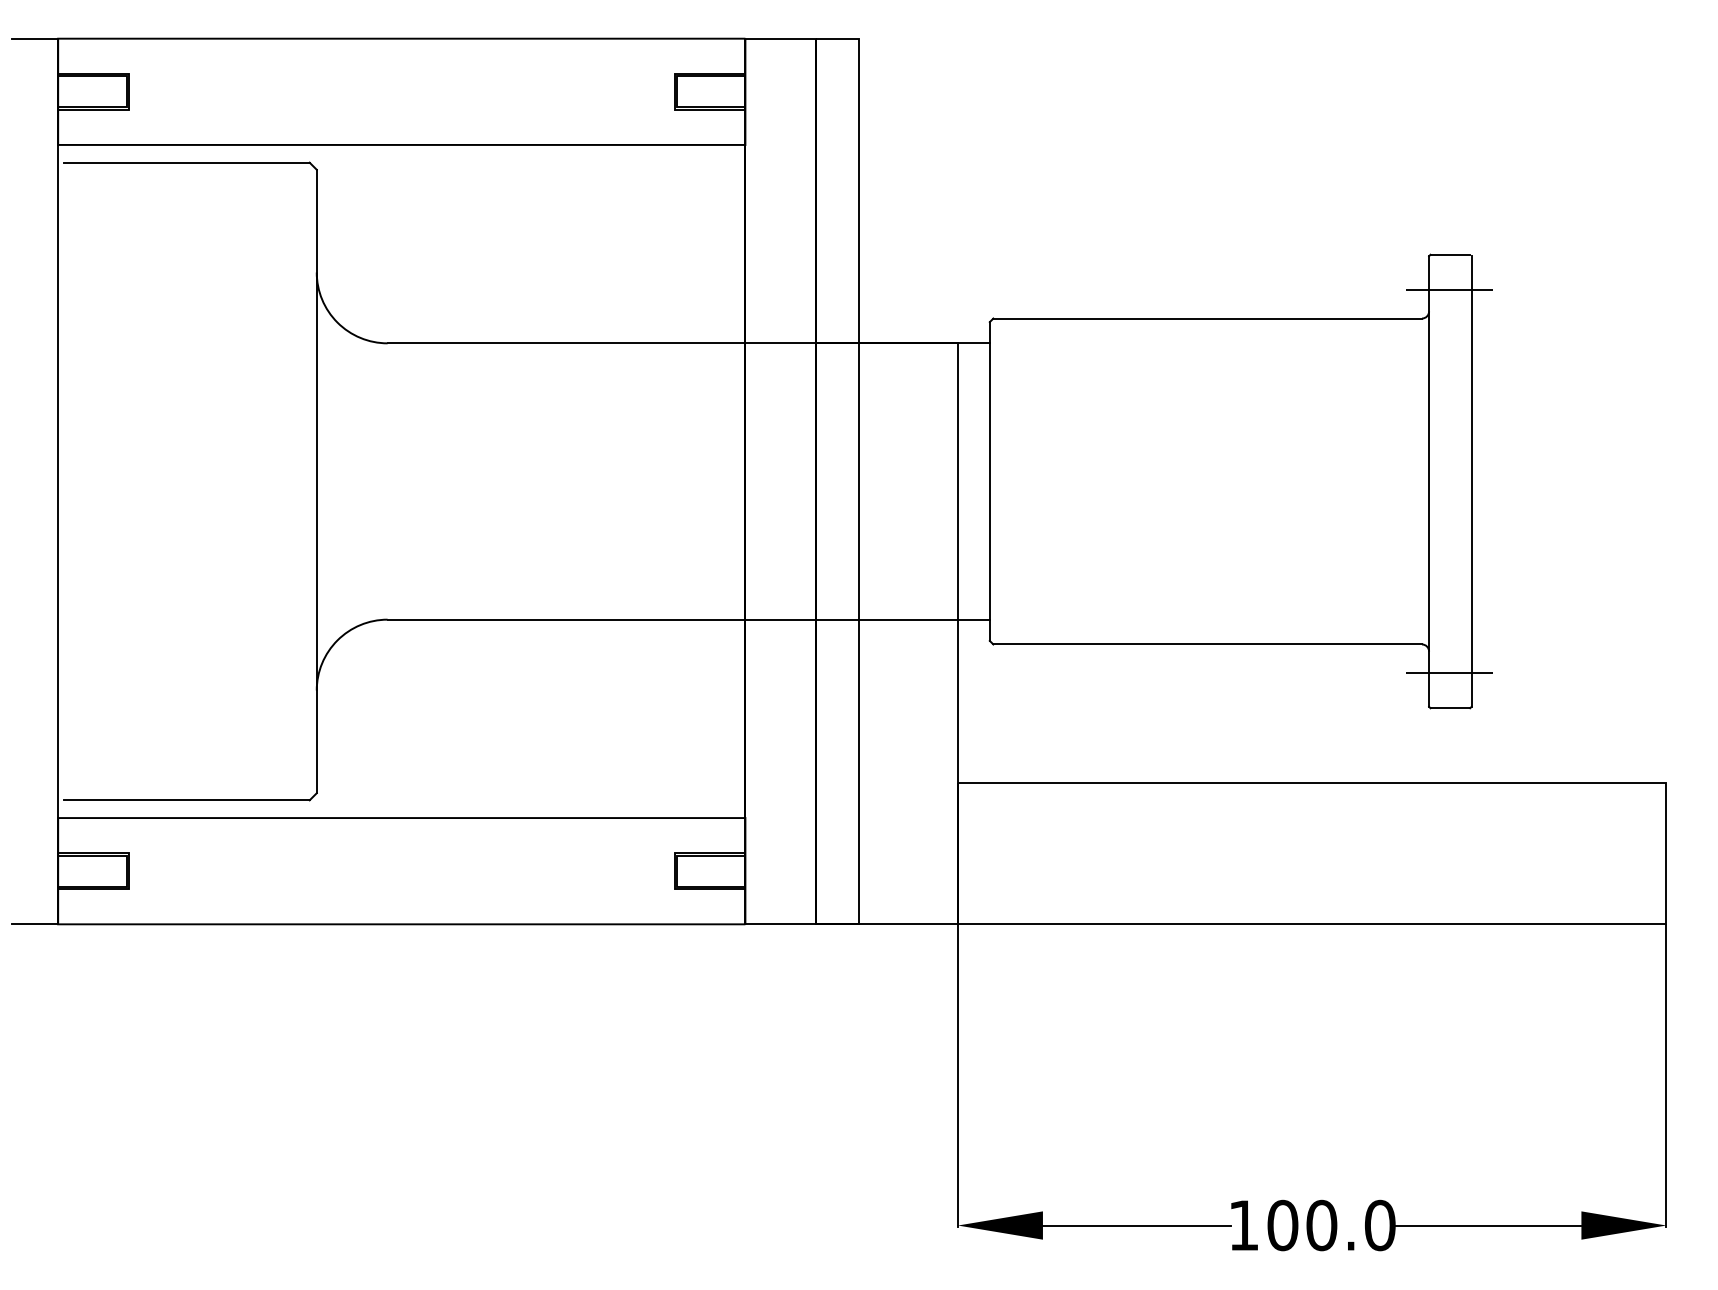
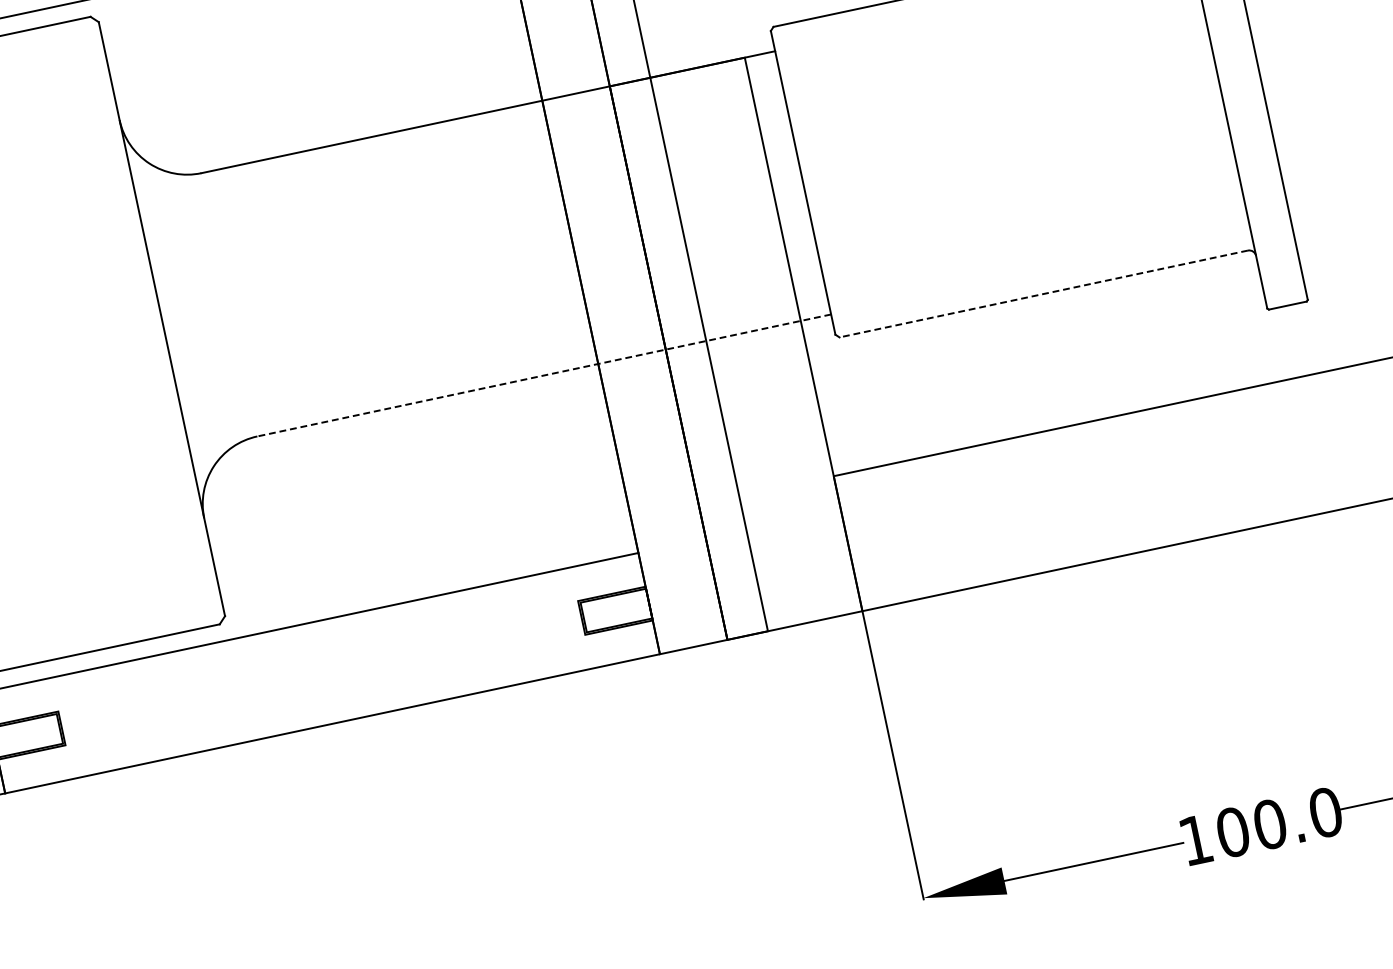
line: (688, 619) -> (544, 375), solid -> dashed
line: (1207, 644) -> (1043, 294), solid -> dashed
line: (1449, 672) -> (1279, 271), removed

